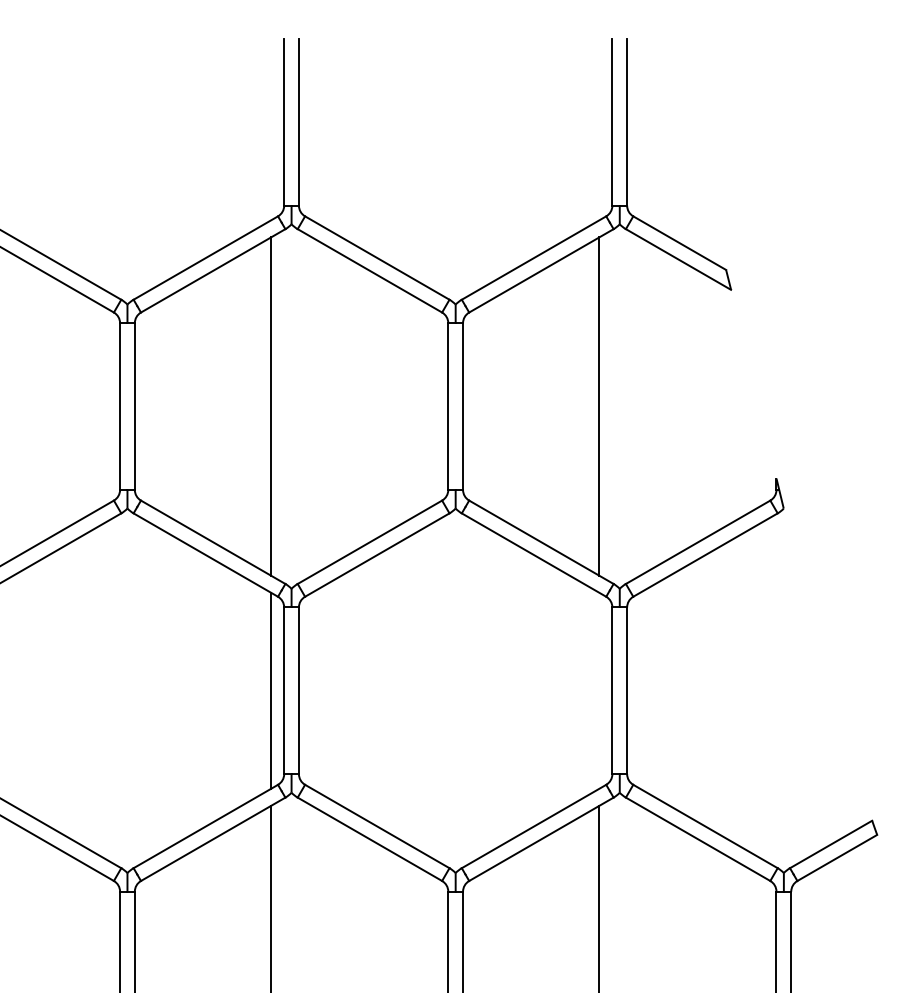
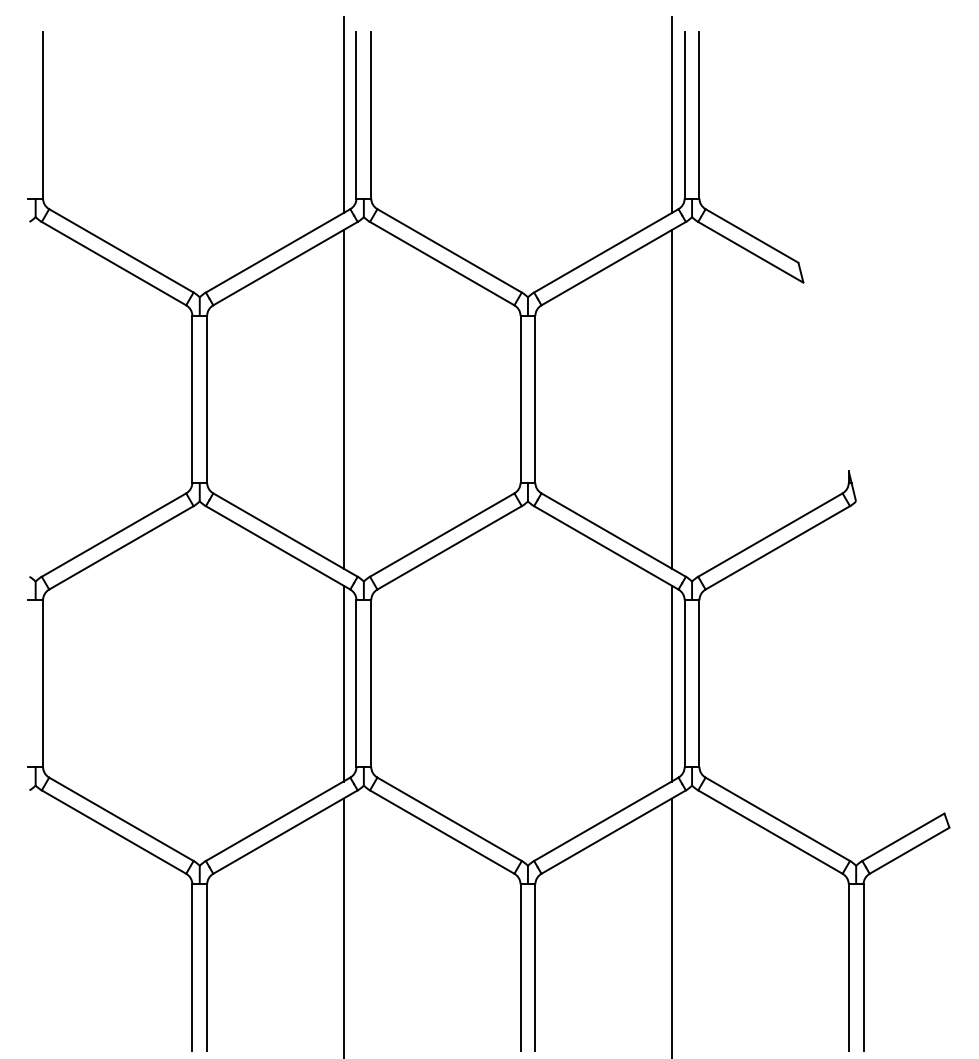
line: (271, 122) -> (343, 115), added
line: (599, 122) -> (671, 115), added
line: (599, 690) -> (671, 683), added

